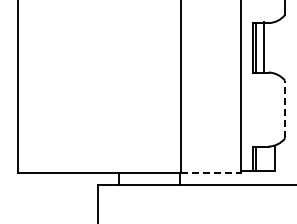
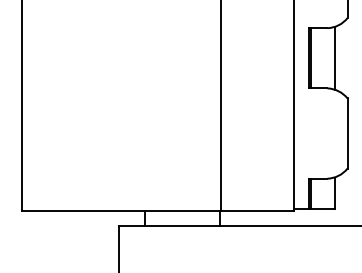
line: (263, 47) -> (334, 57), moved
line: (285, 109) -> (347, 133), dashed -> solid
line: (211, 172) -> (257, 210), dashed -> solid

